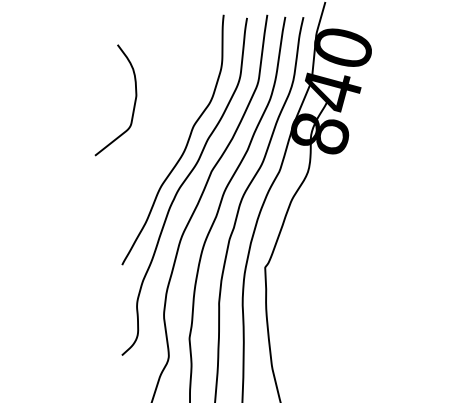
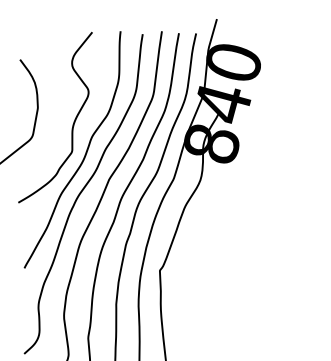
curve: (173, 111) -> (73, 122), added

